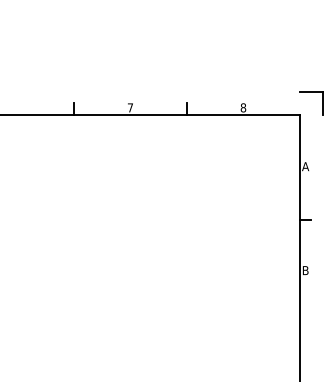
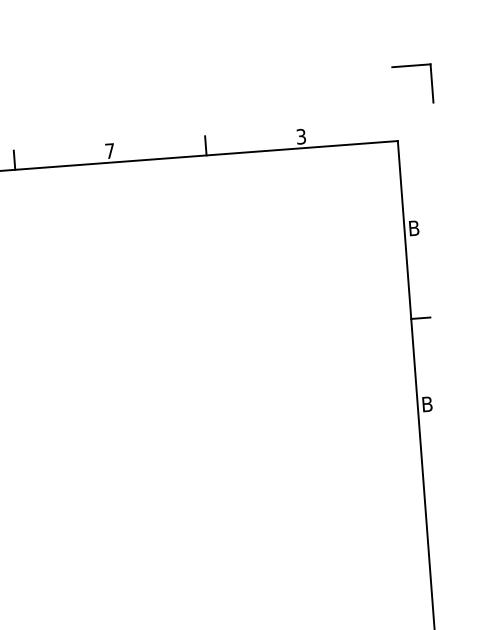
part: (311, 92) -> (411, 66), moved
text: (243, 107) -> (301, 136), 8 -> 3
text: (305, 166) -> (413, 228), A -> B

